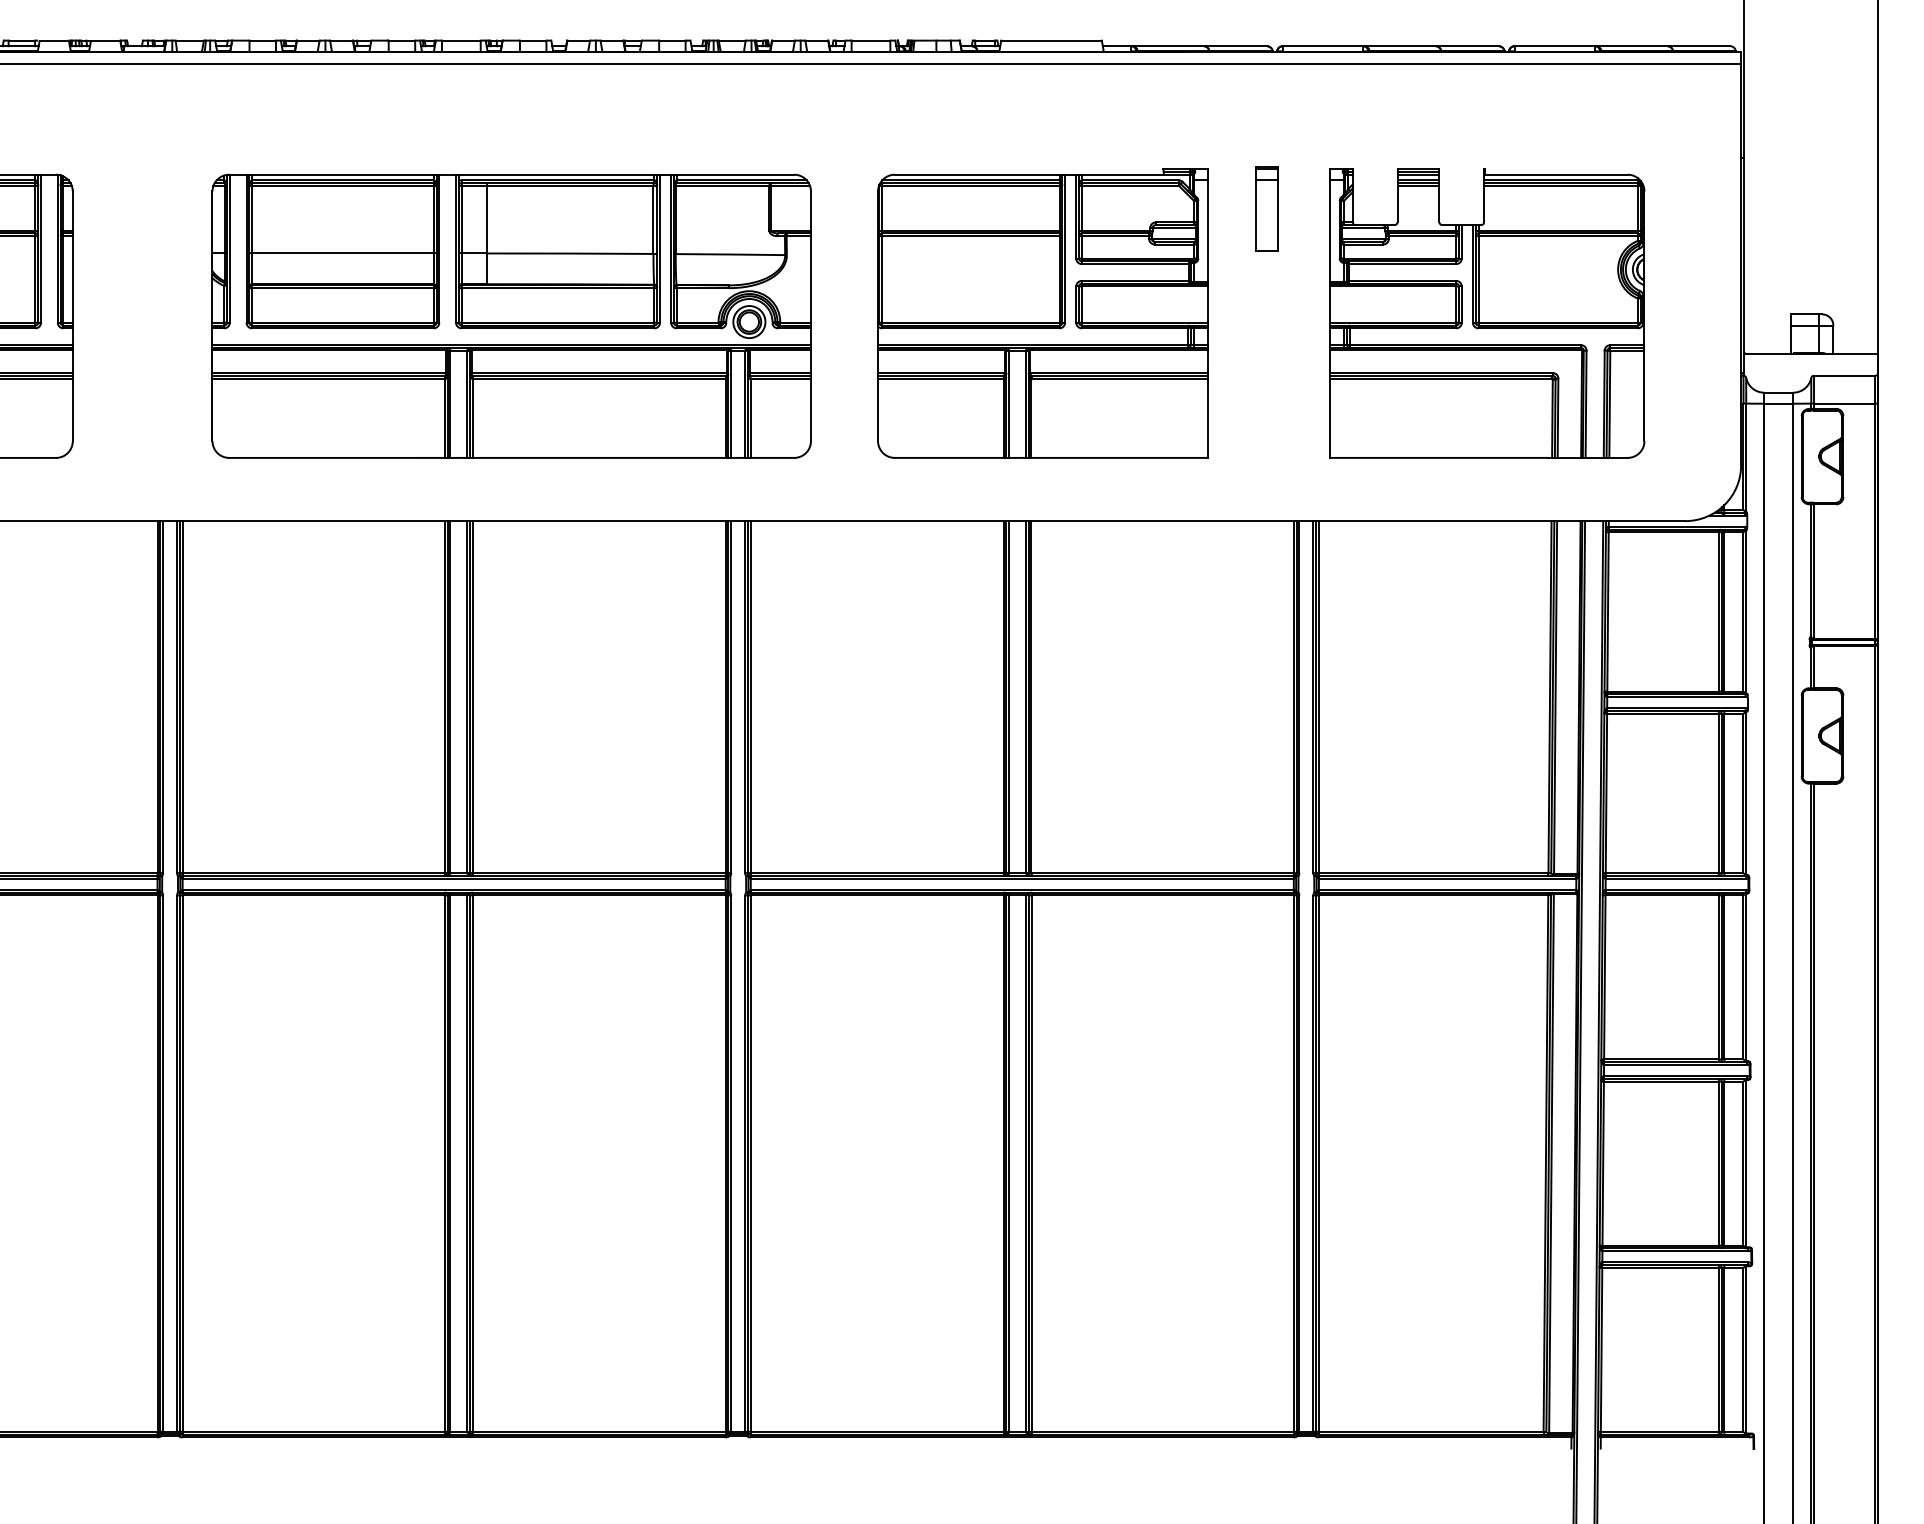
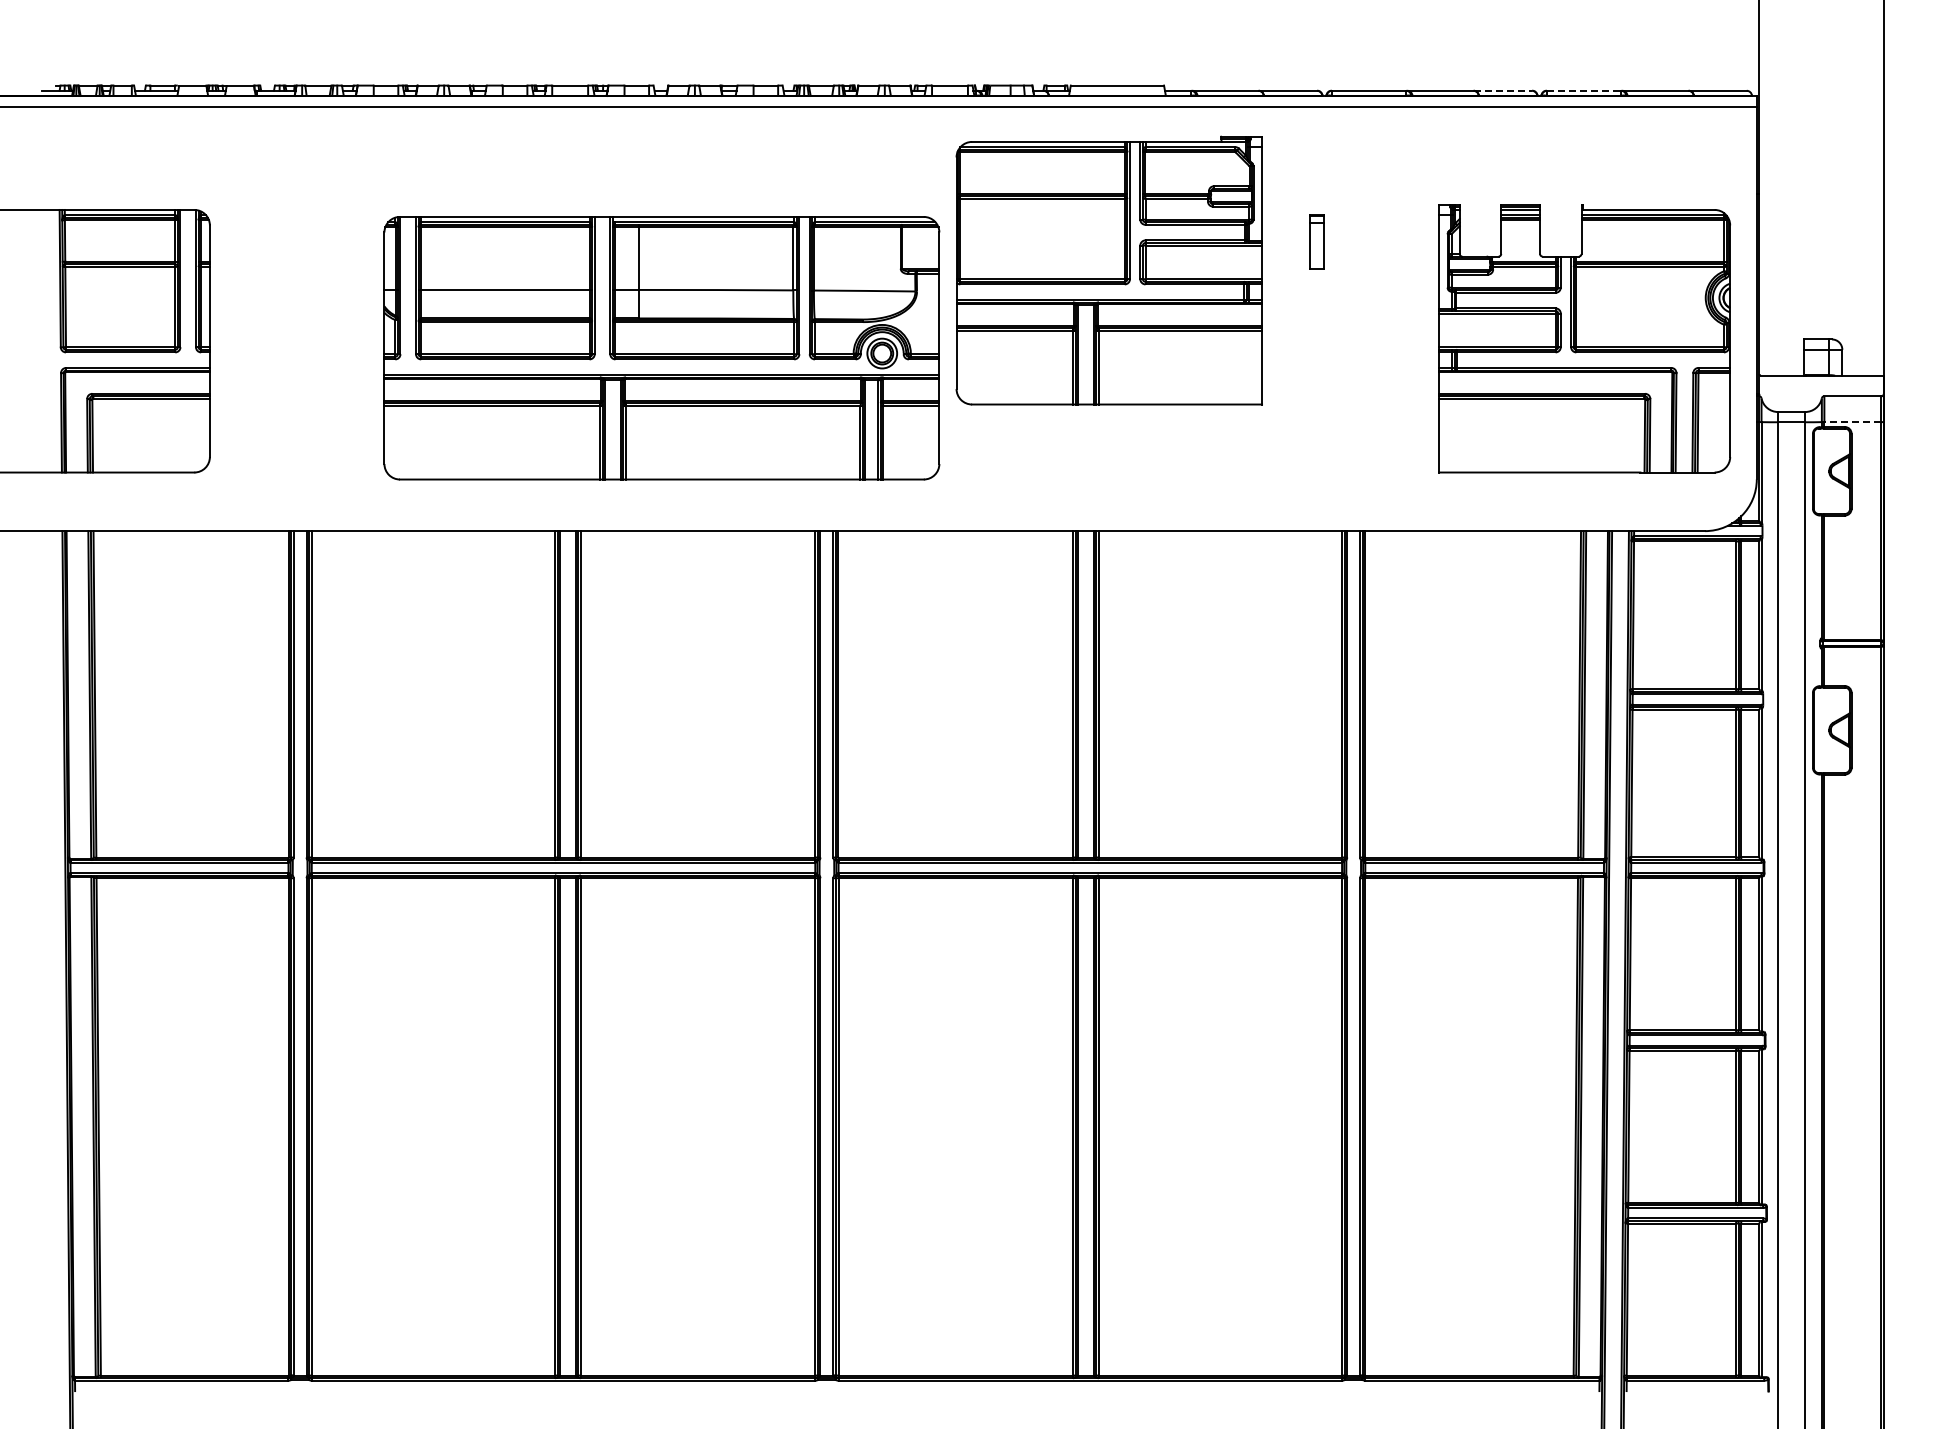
line: (1467, 45) -> (1503, 90), solid -> dashed
line: (1555, 45) -> (1584, 90), solid -> dashed
part: (1266, 208) -> (1316, 241), size x0.7
part: (1041, 313) -> (1108, 270), moved
part: (1487, 313) -> (1584, 338), moved
part: (511, 316) -> (661, 348), moved
line: (1844, 403) -> (1852, 422), solid -> dashed

